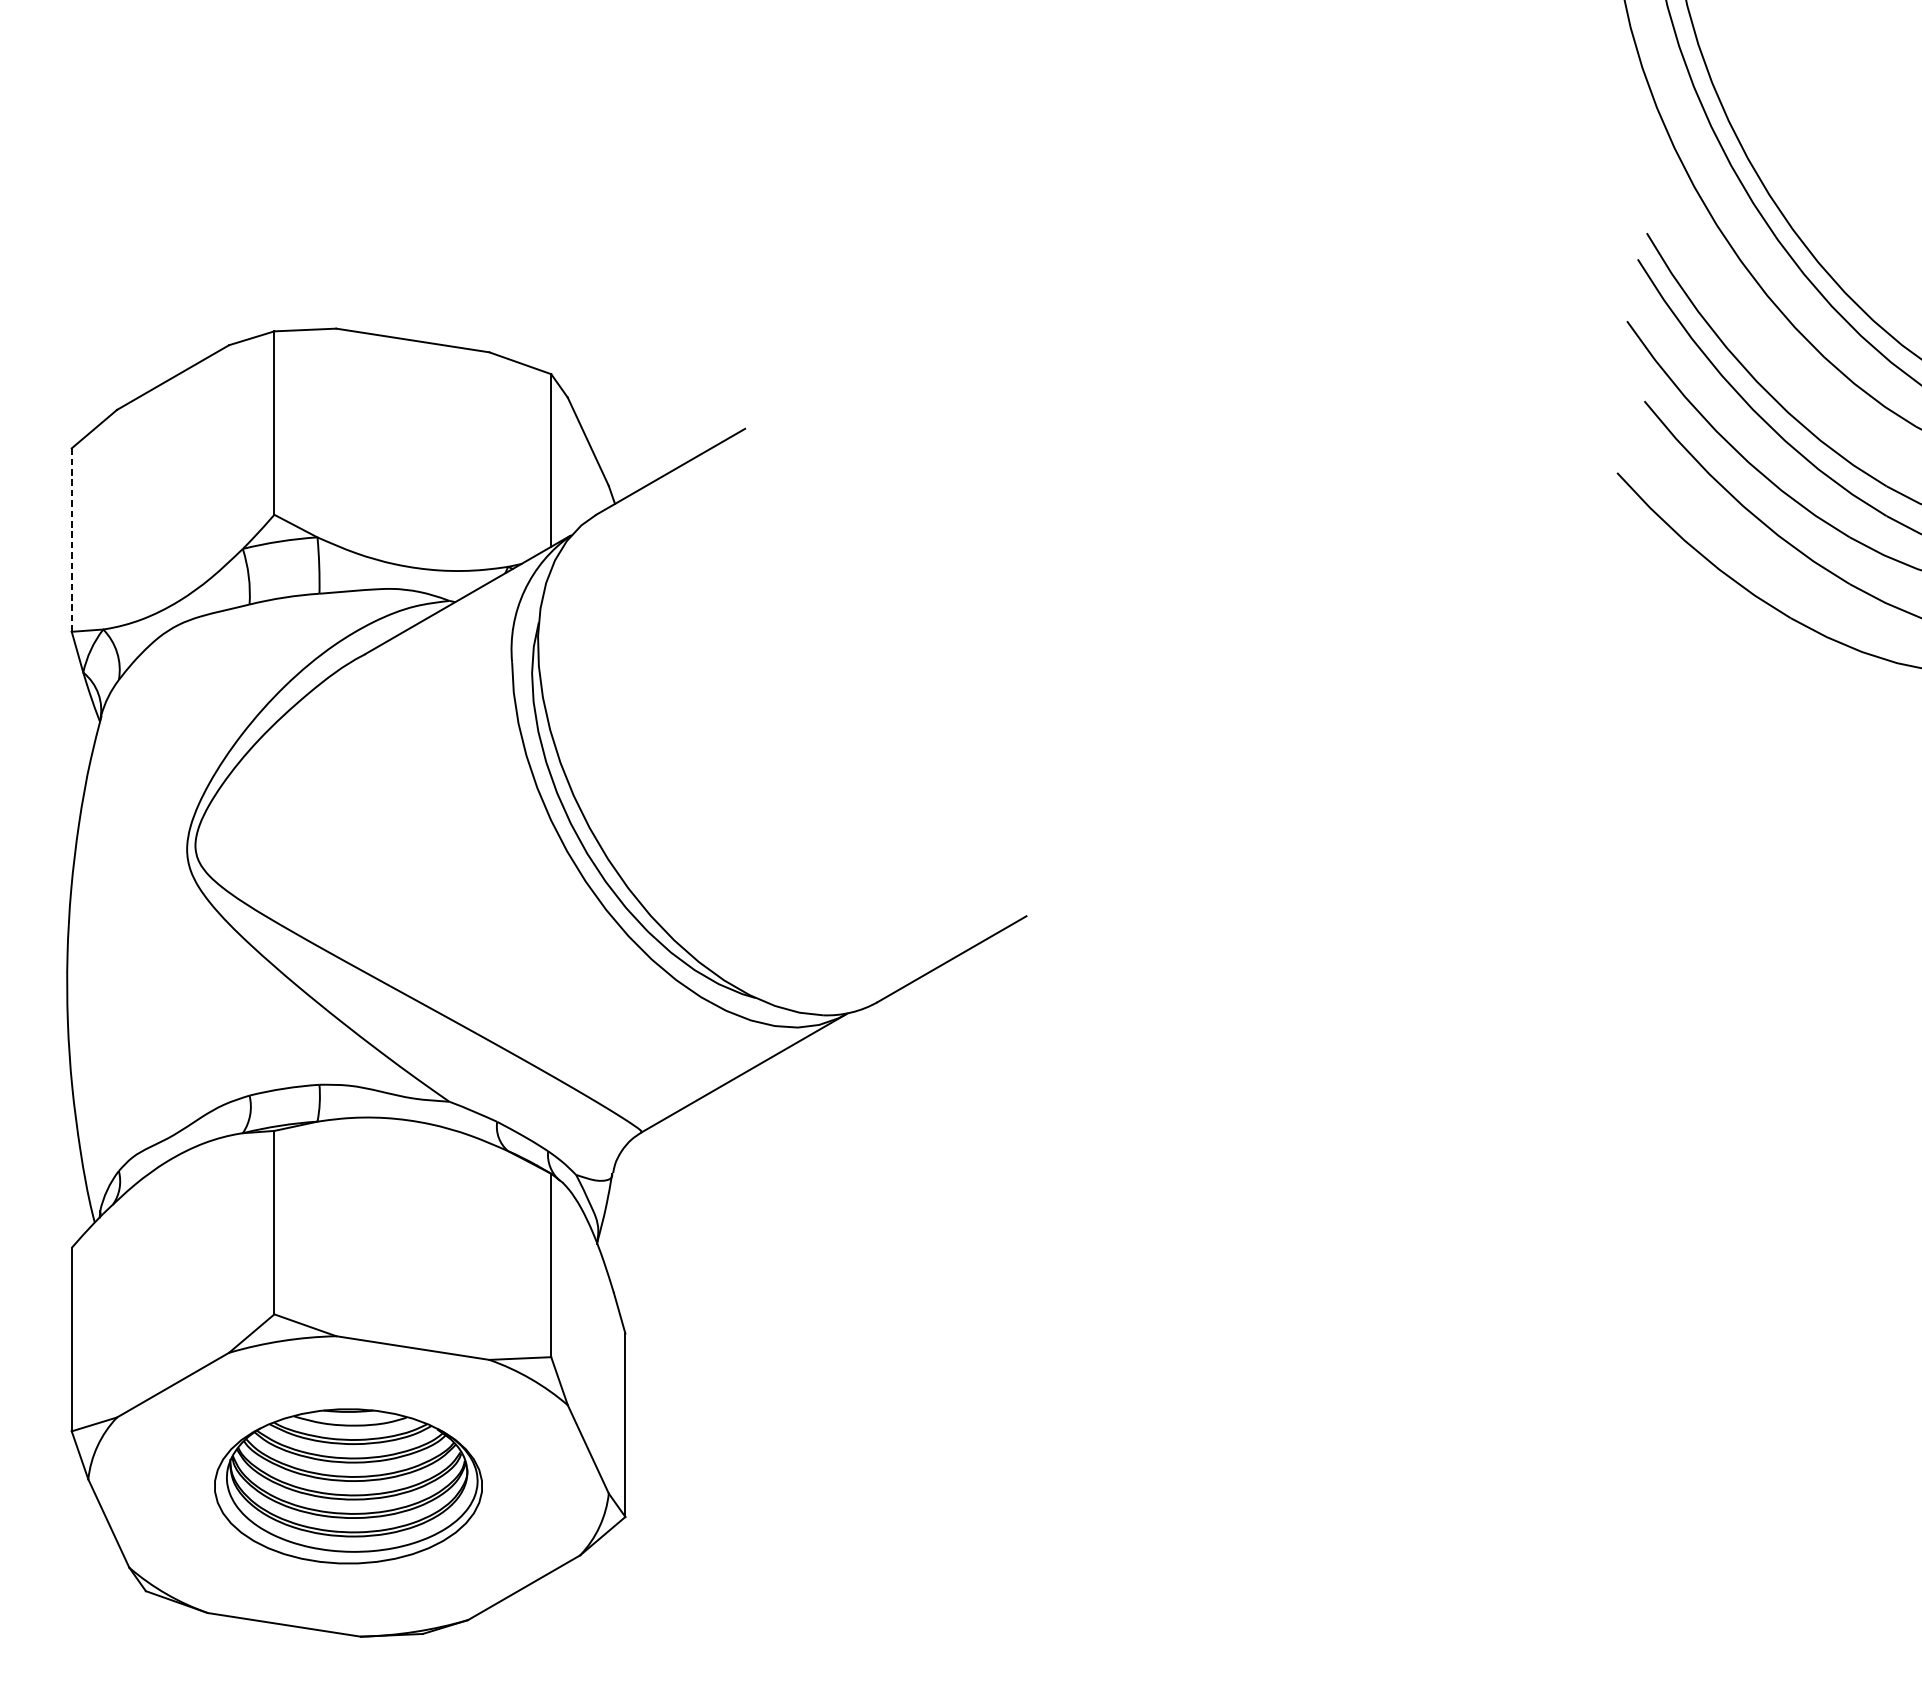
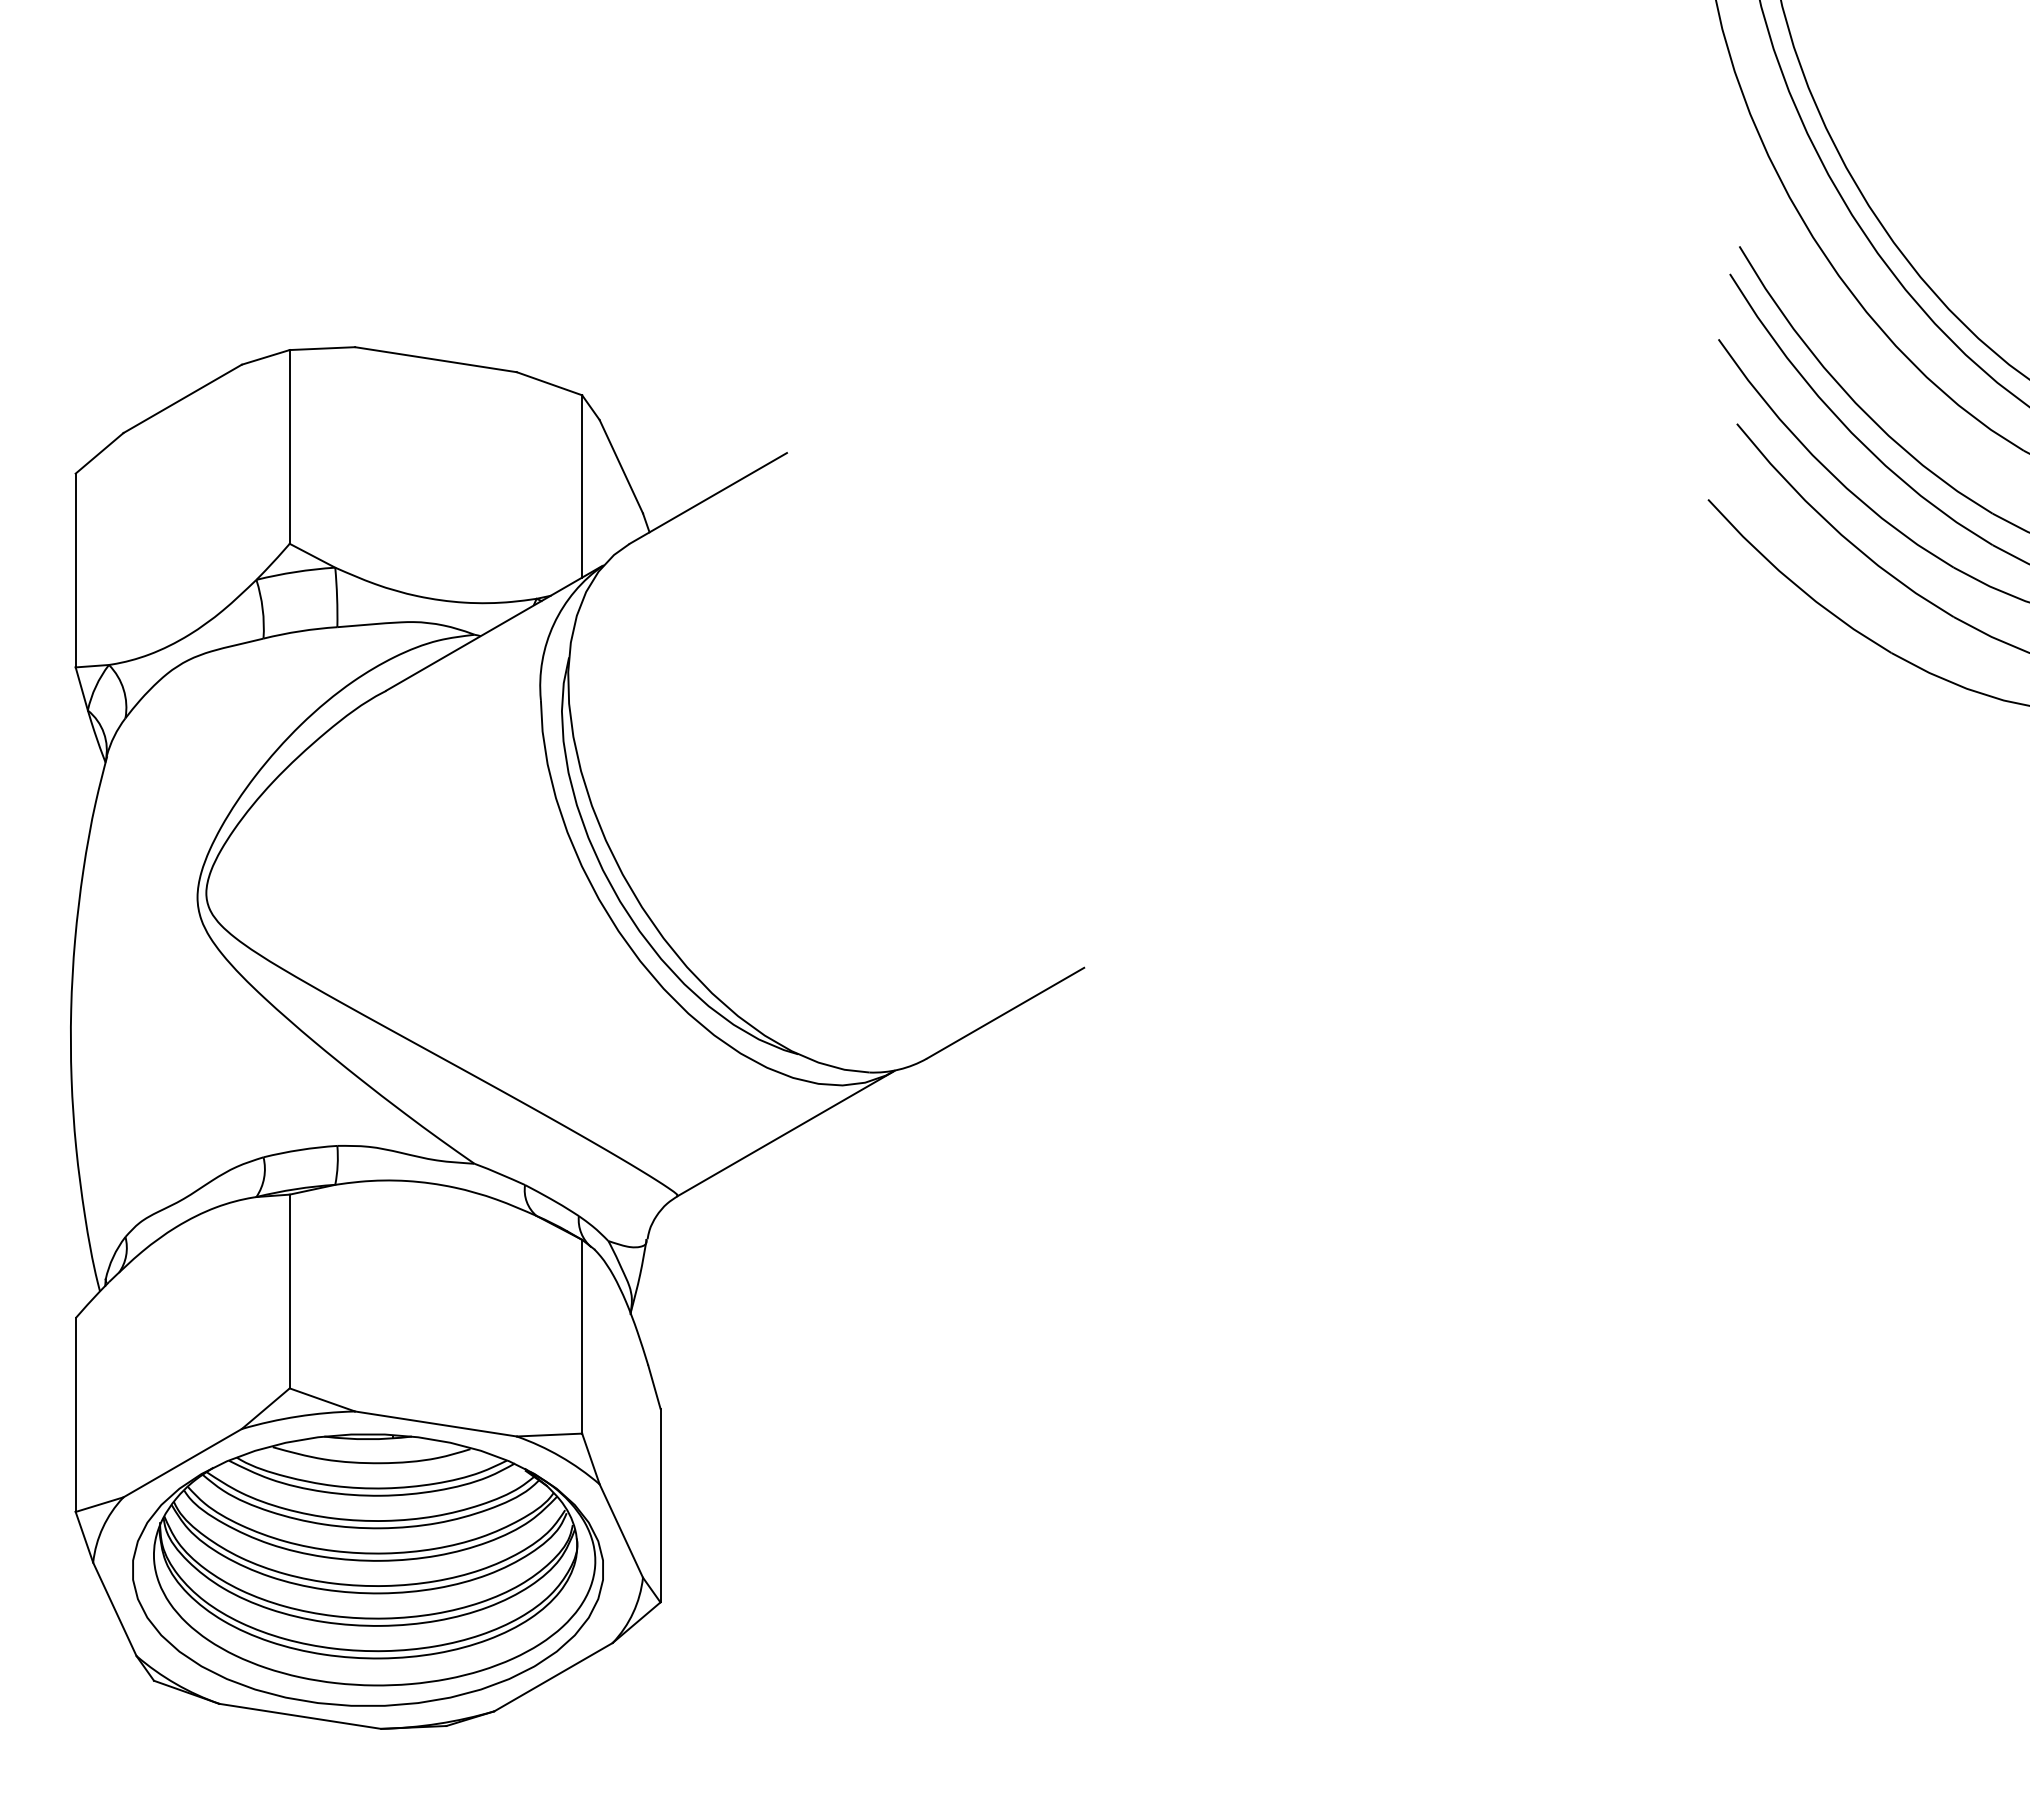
line: (71, 540) -> (75, 570), dashed -> solid
part: (348, 1485) -> (367, 1569), size x1.67

